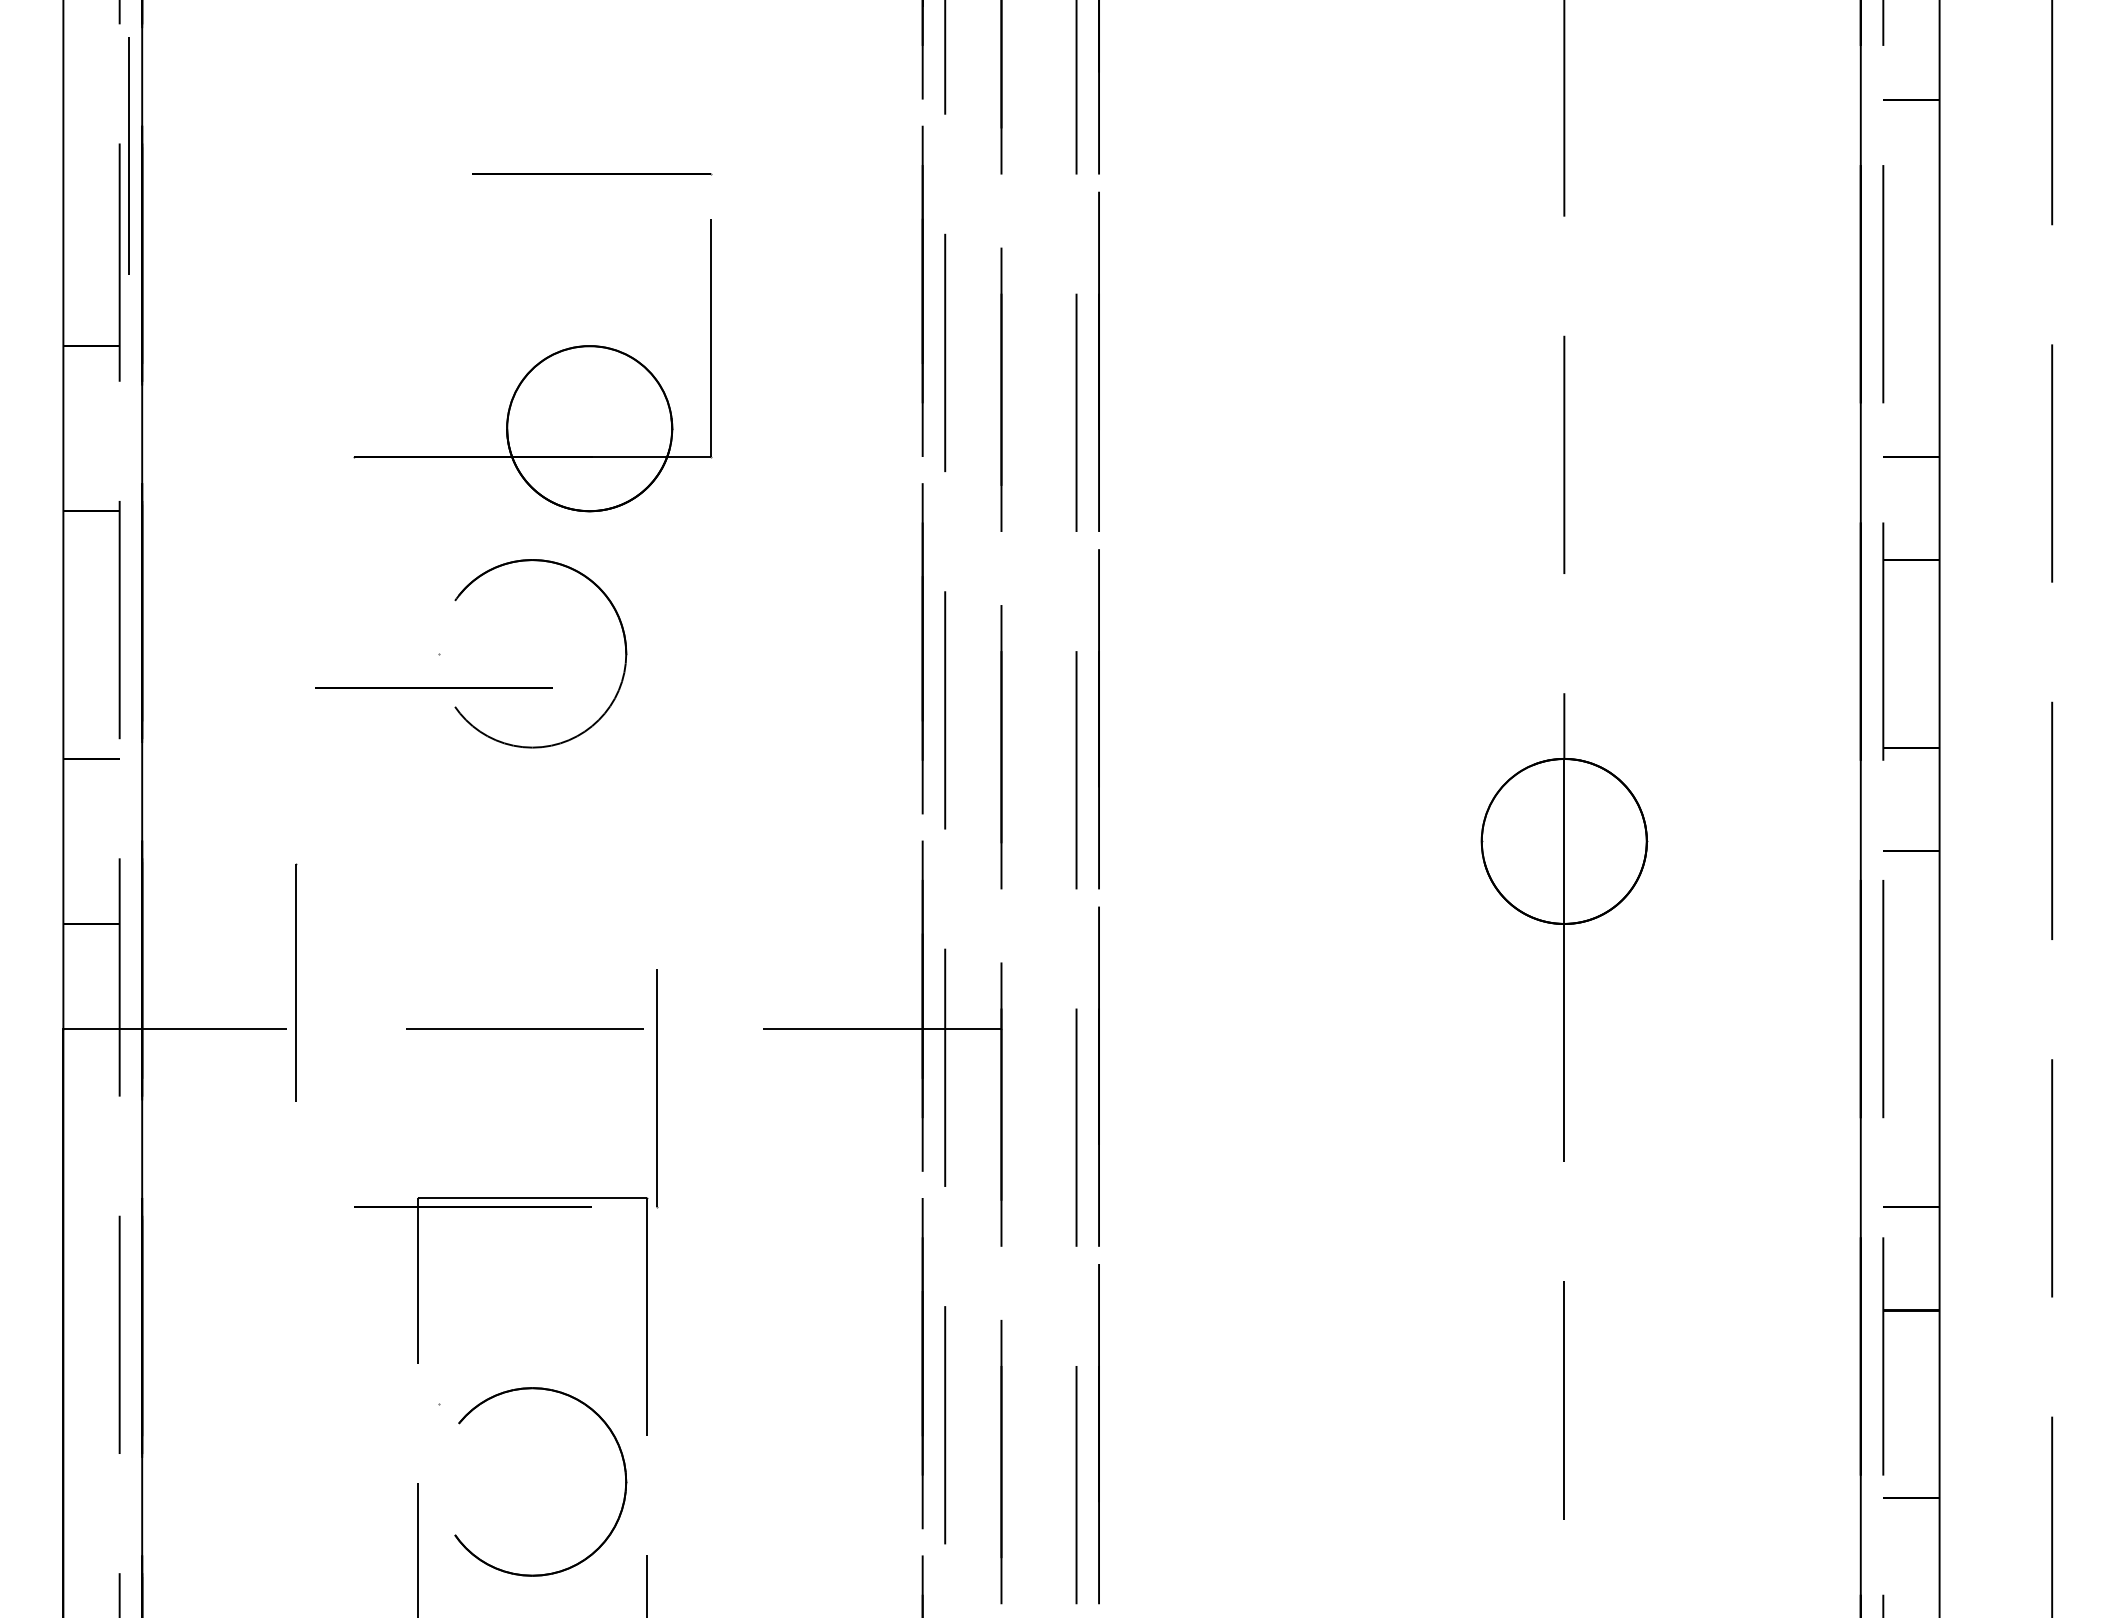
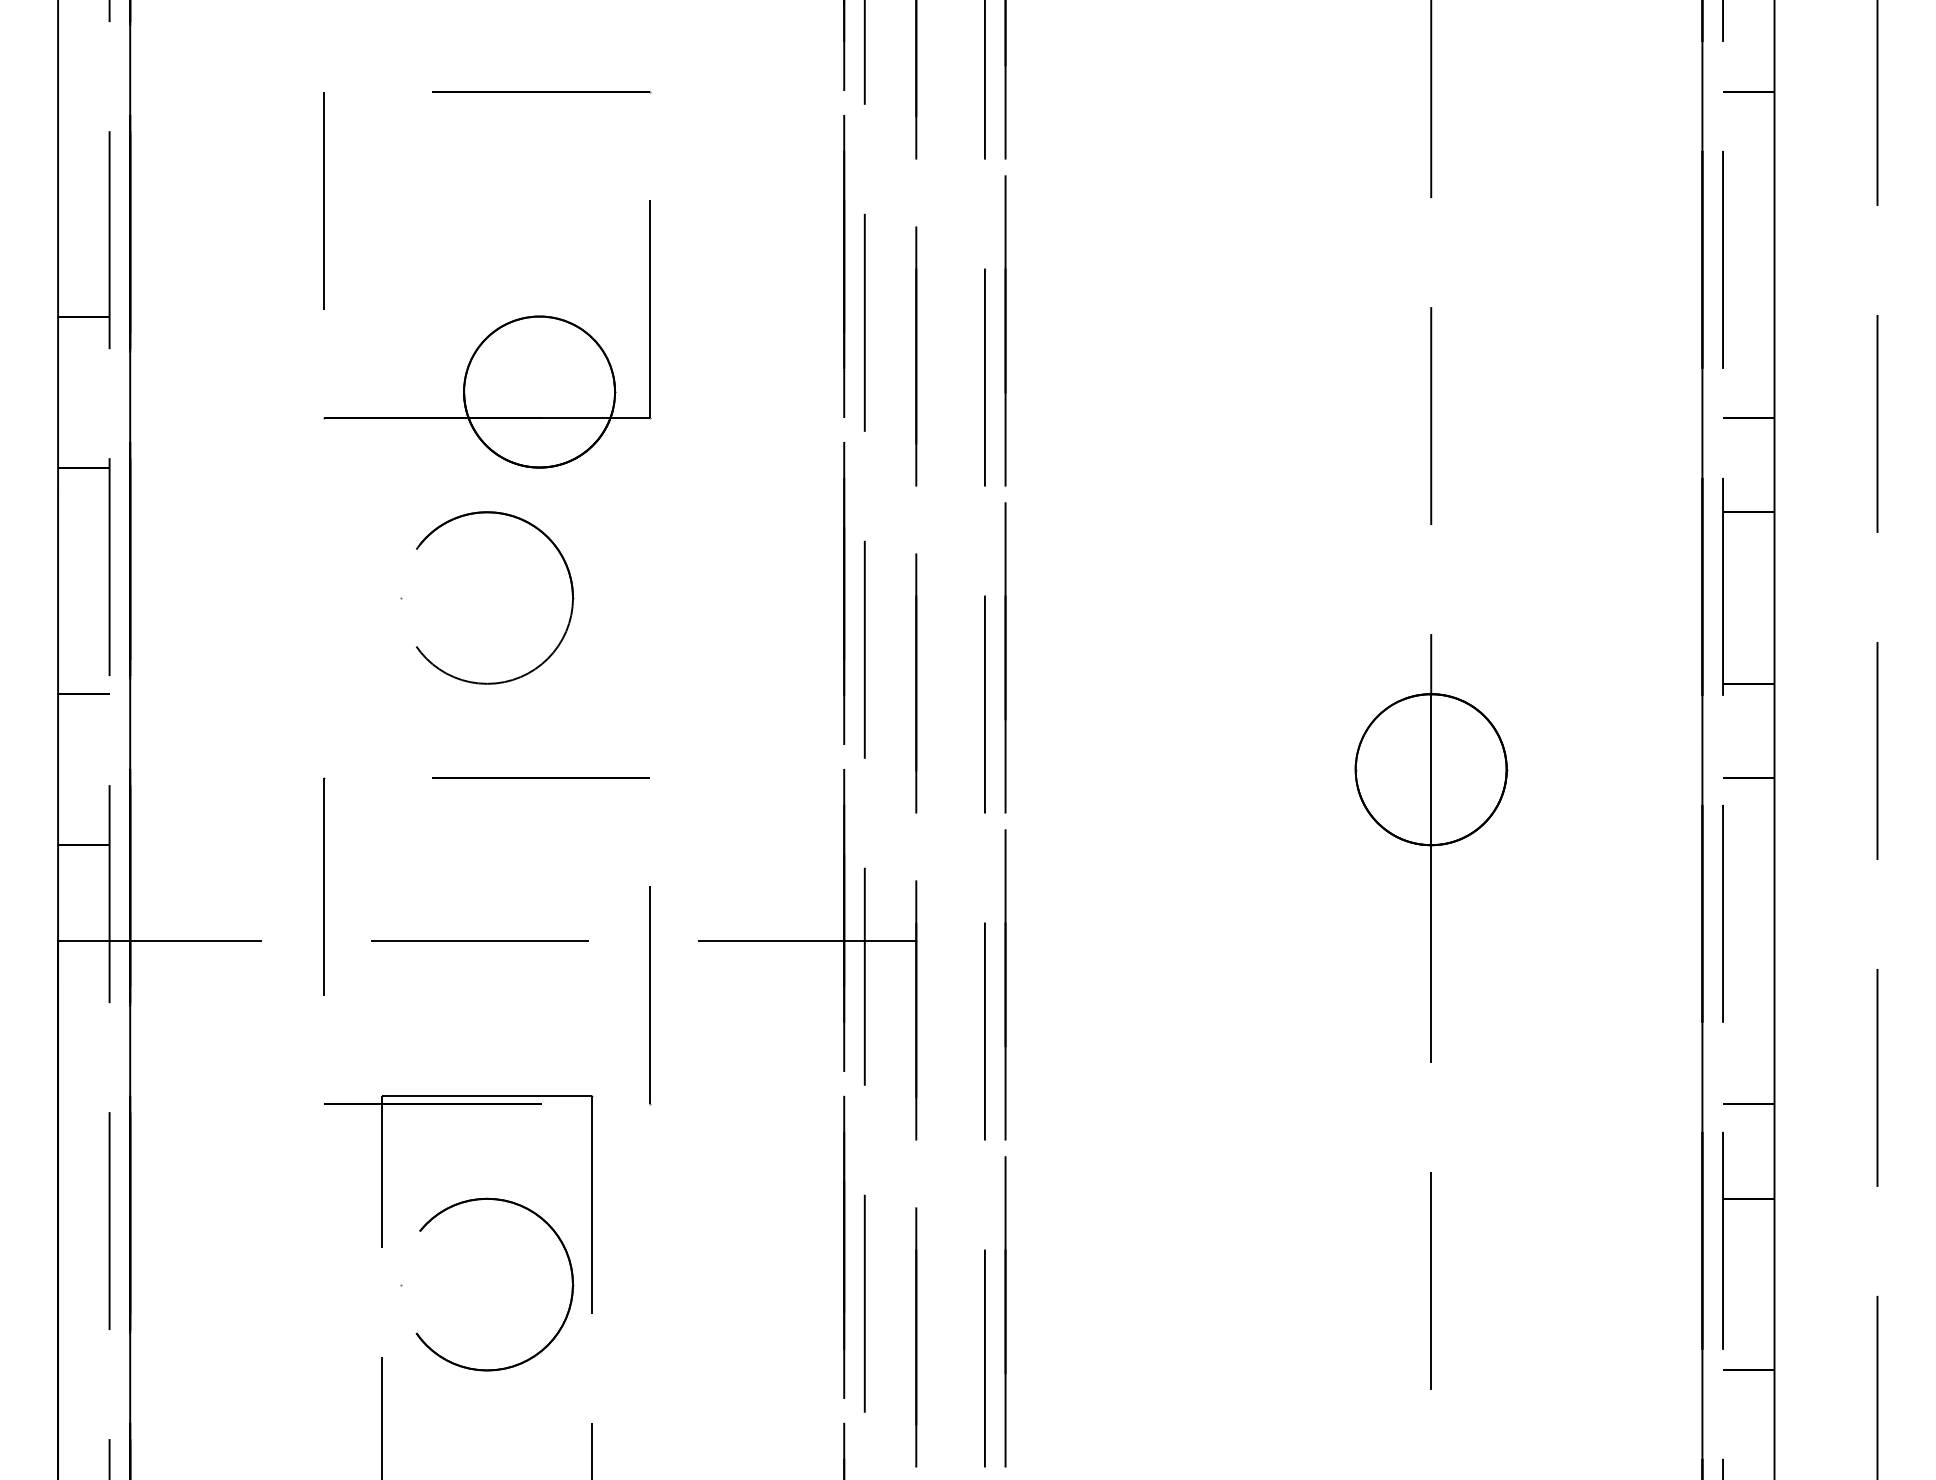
line: (128, 155) -> (323, 200), moved
line: (591, 174) -> (541, 92), moved
line: (433, 687) -> (540, 777), moved
line: (296, 982) -> (324, 886), moved
line: (657, 1088) -> (650, 995), moved
part: (624, 1479) -> (571, 1282), moved

